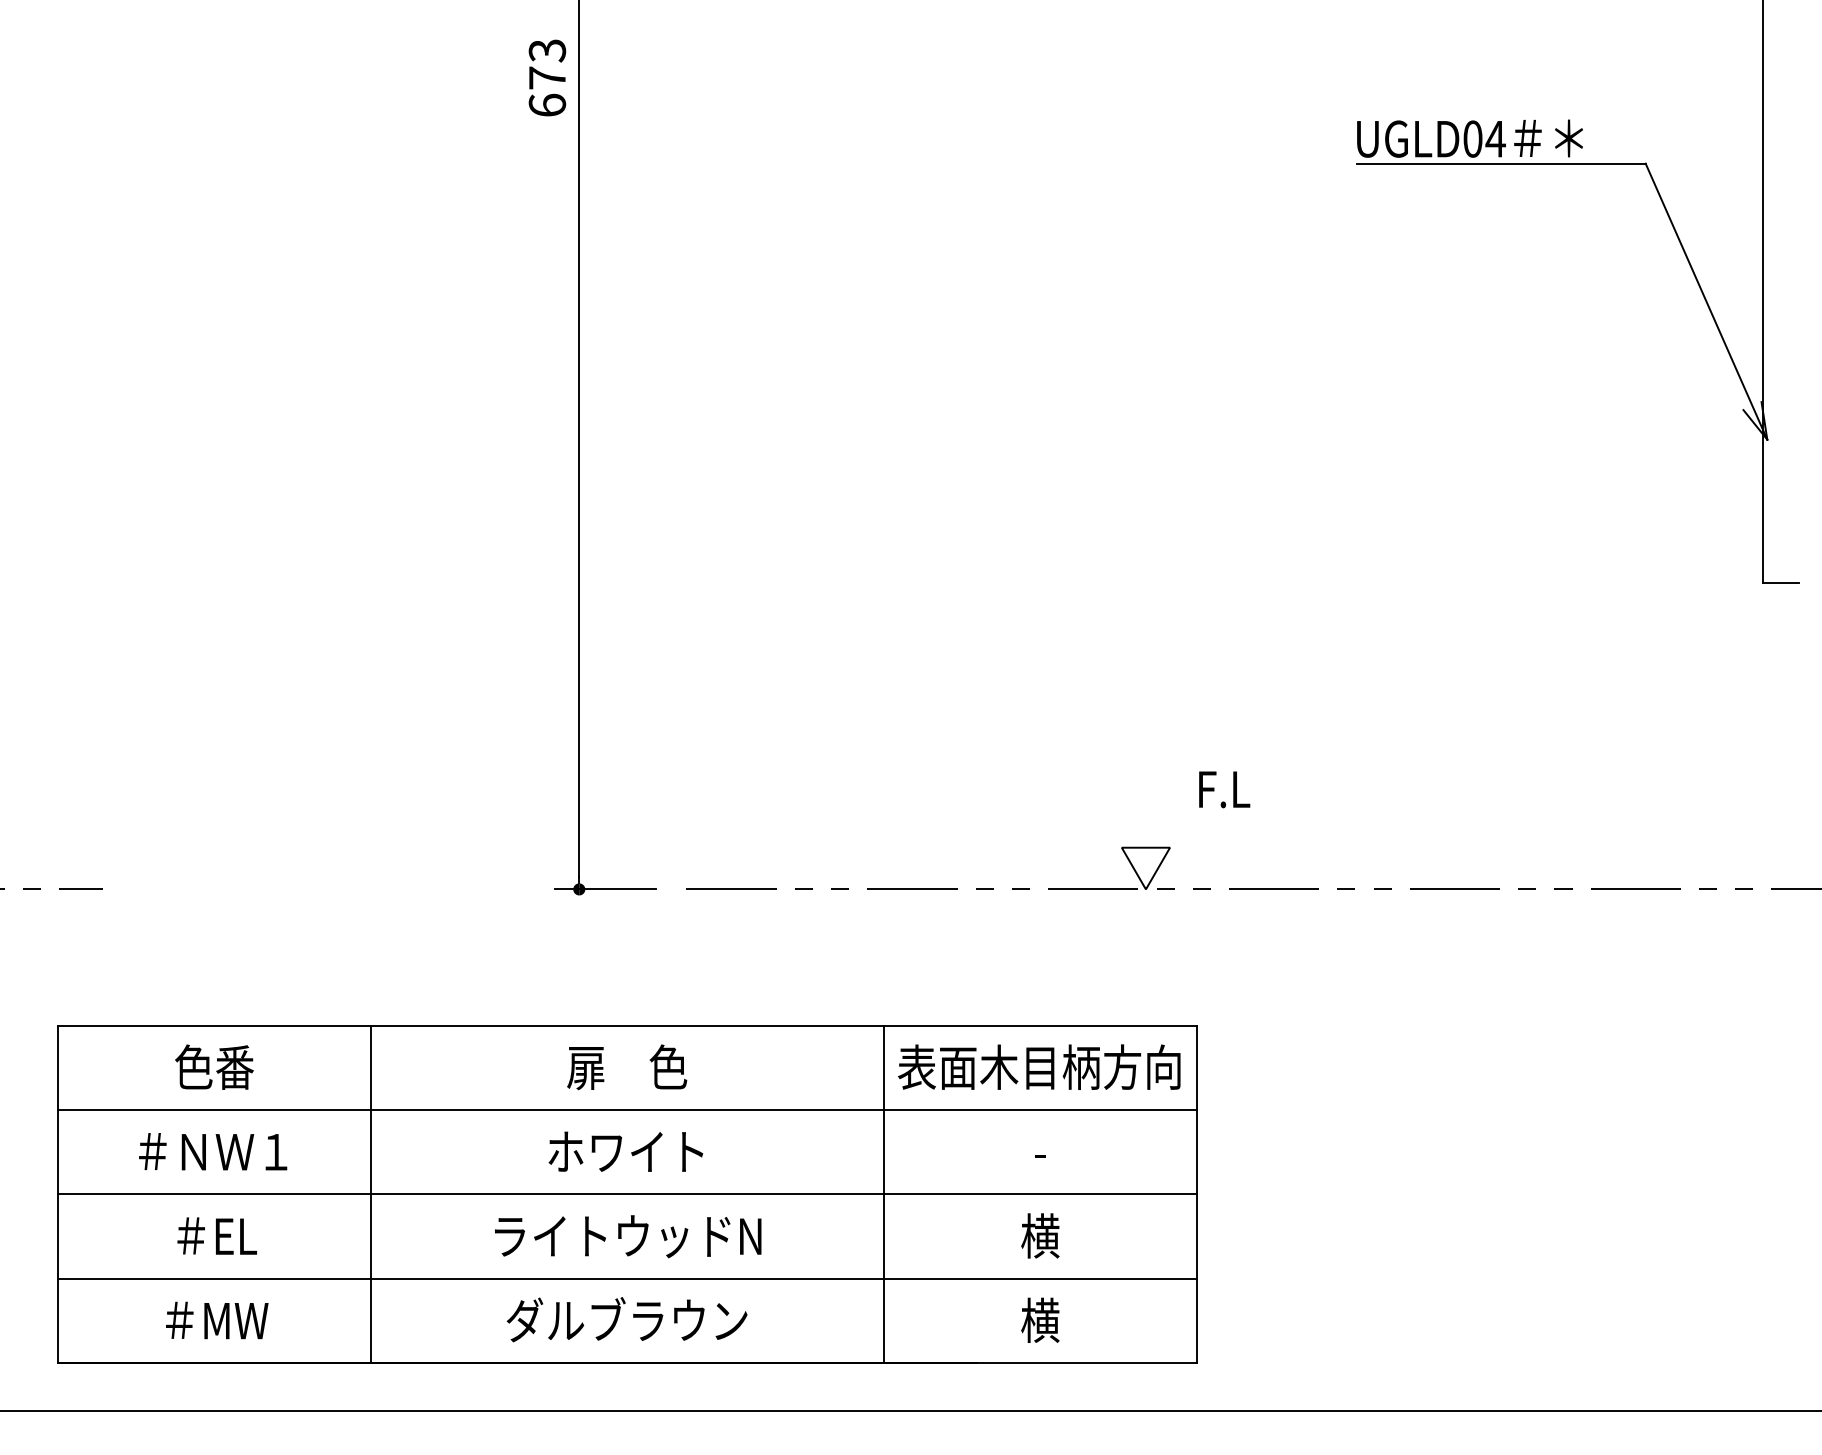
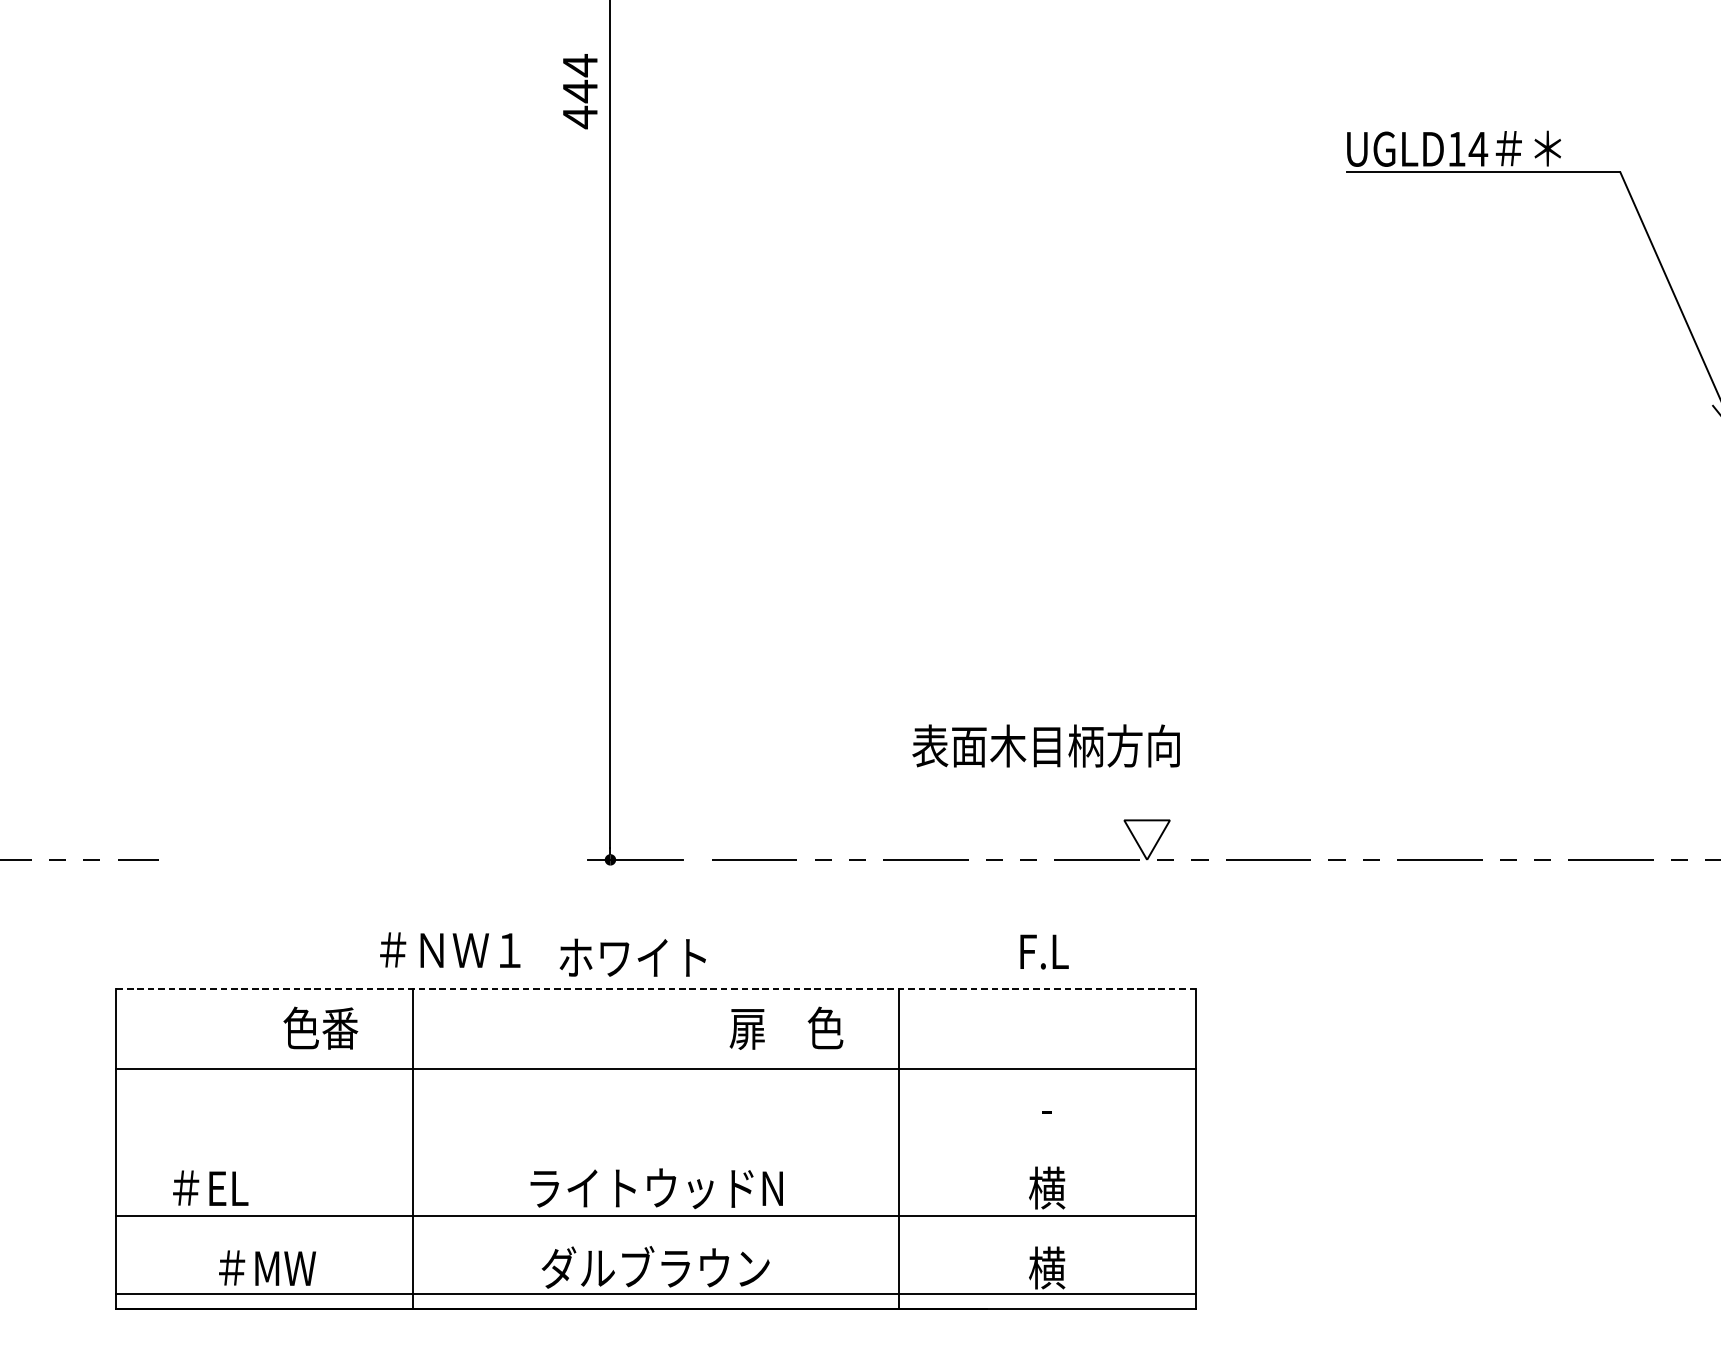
text: (547, 78) -> (580, 91), 673 -> 444
text: (1472, 138) -> (1456, 148), UGLD04 -> UGLD14
text: (1224, 789) -> (1044, 951), moved
line: (627, 1025) -> (656, 988), solid -> dashed
text: (214, 1066) -> (320, 1027), moved
text: (1039, 1066) -> (1046, 745), moved
text: (627, 1067) -> (786, 1028), moved
text: (213, 1151) -> (450, 949), moved
text: (625, 1151) -> (632, 957), moved
line: (627, 1194) -> (656, 1216), moved
text: (216, 1235) -> (210, 1187), moved
line: (627, 1278) -> (656, 1293), moved

